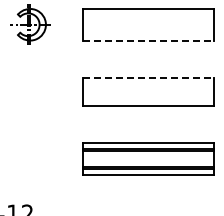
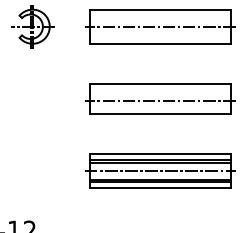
line: (148, 24) -> (160, 26), added
line: (148, 40) -> (160, 43), dashed -> solid
line: (148, 77) -> (160, 83), dashed -> solid
line: (148, 93) -> (160, 100), added
line: (148, 158) -> (160, 170), added

